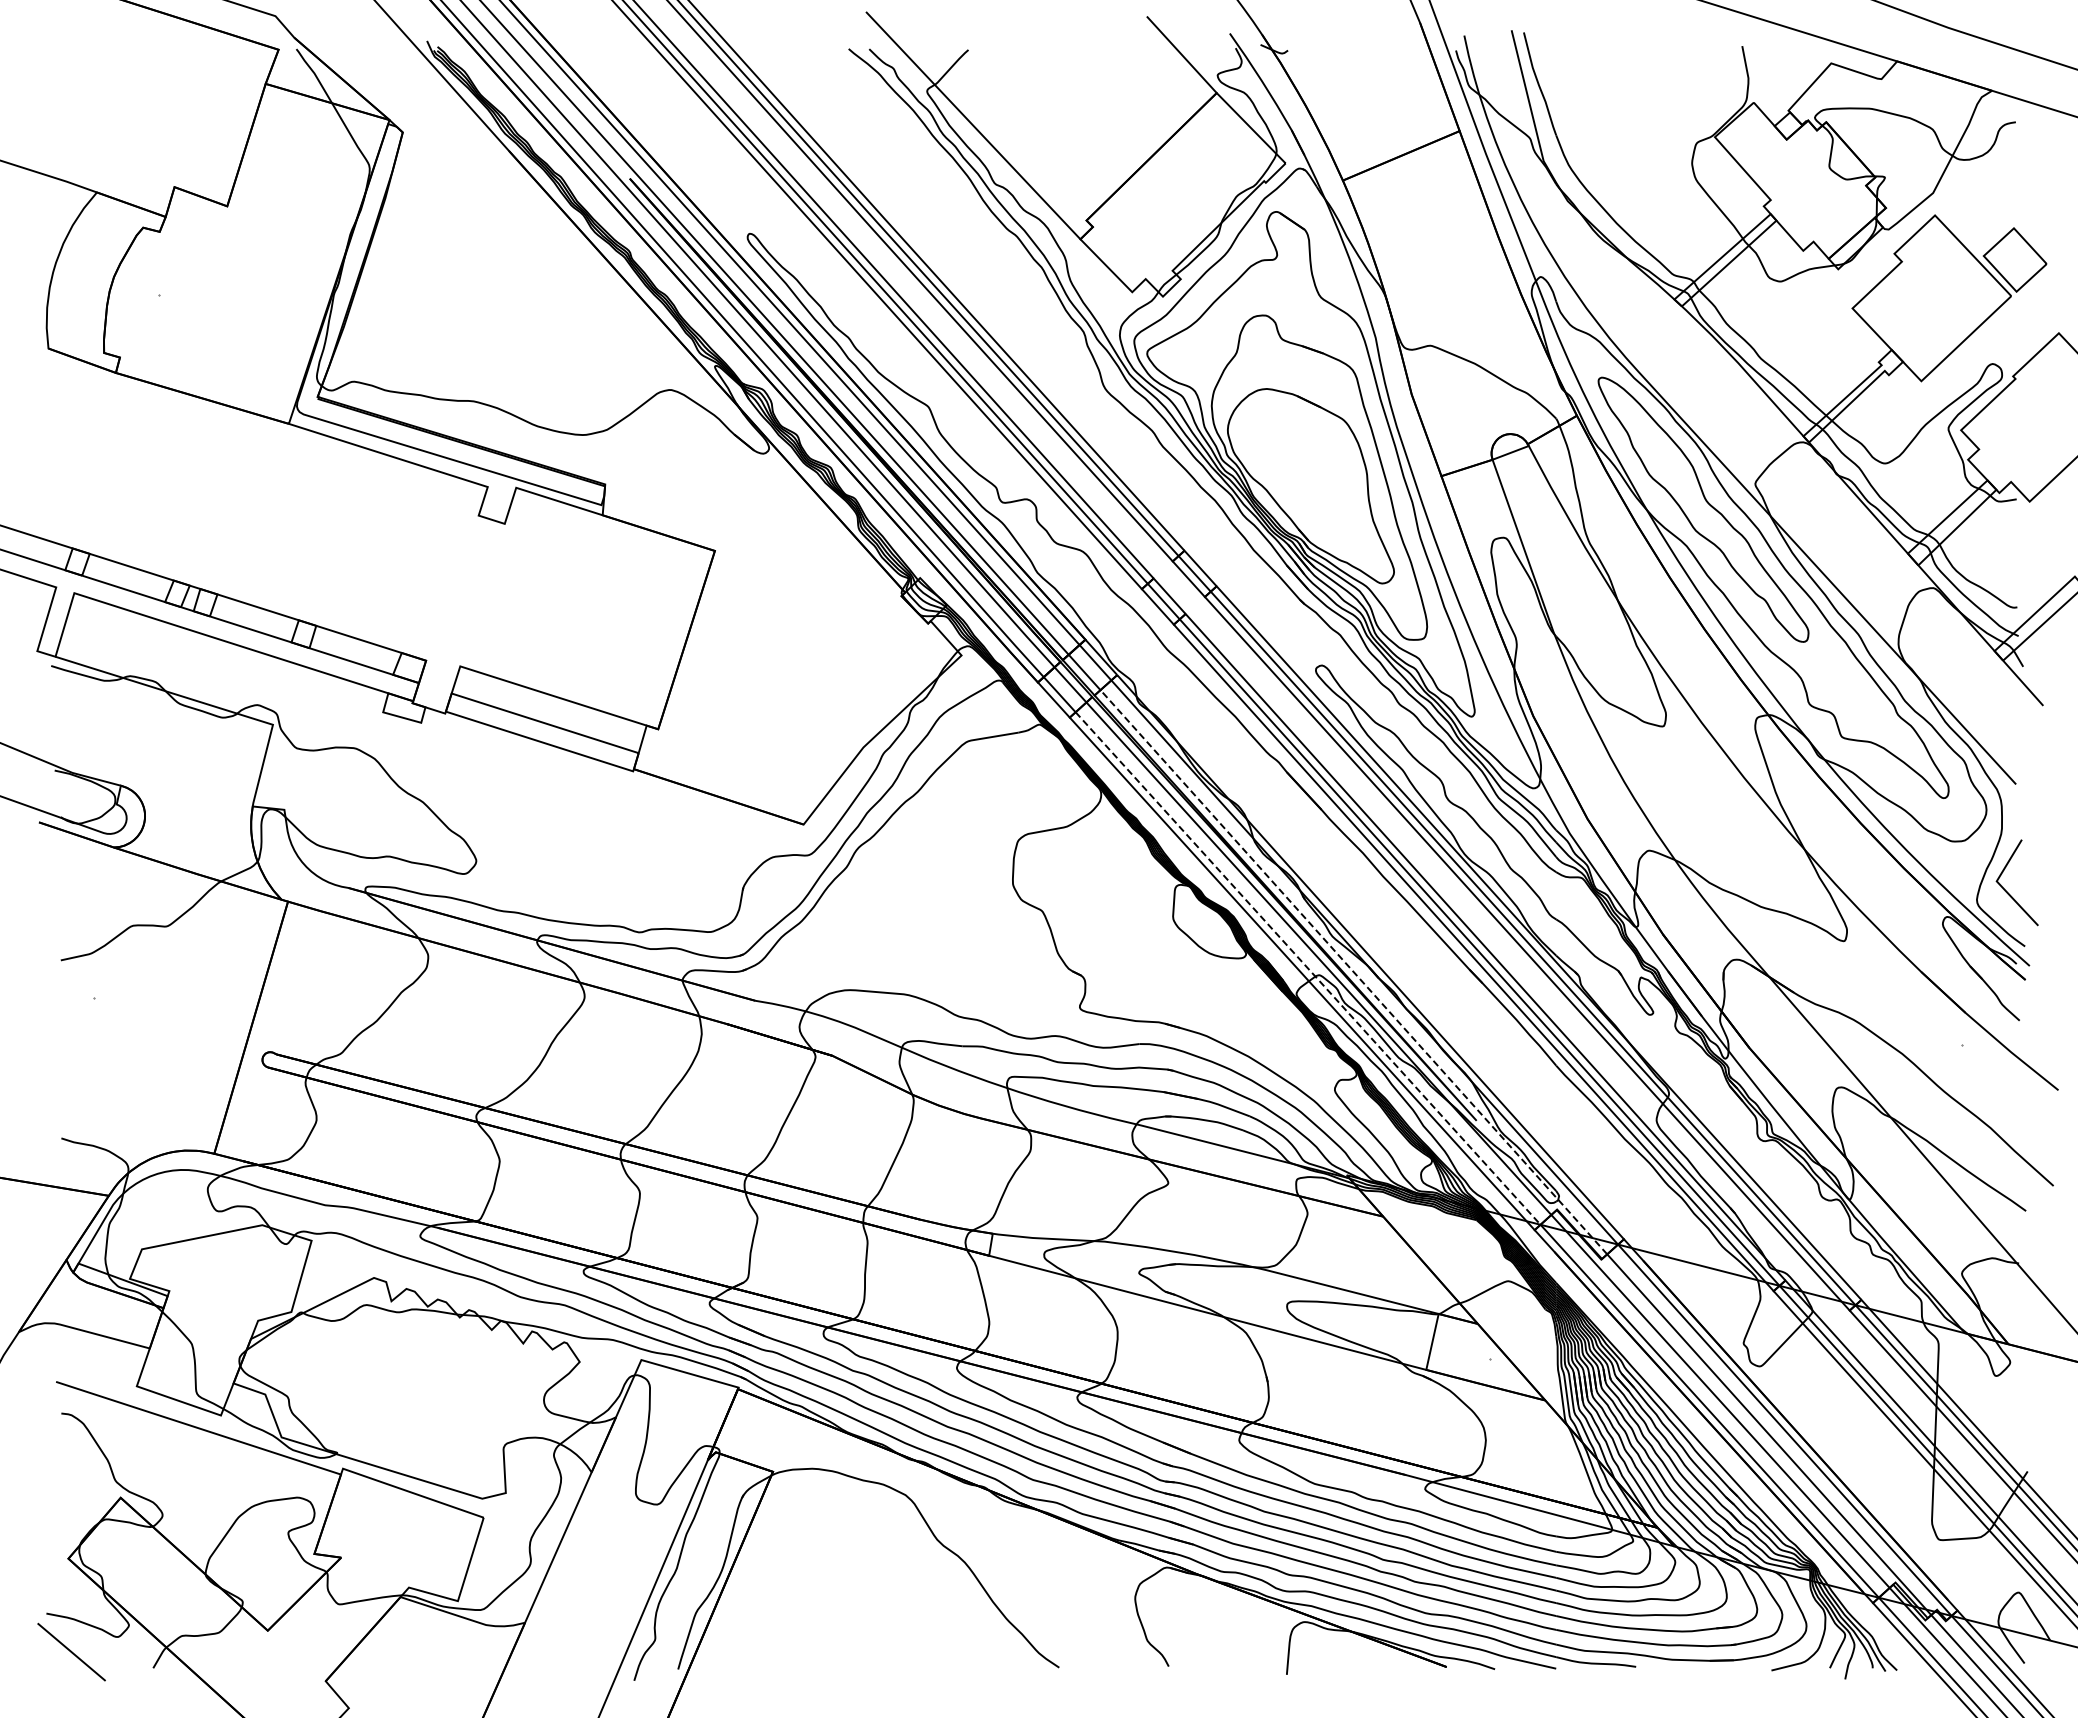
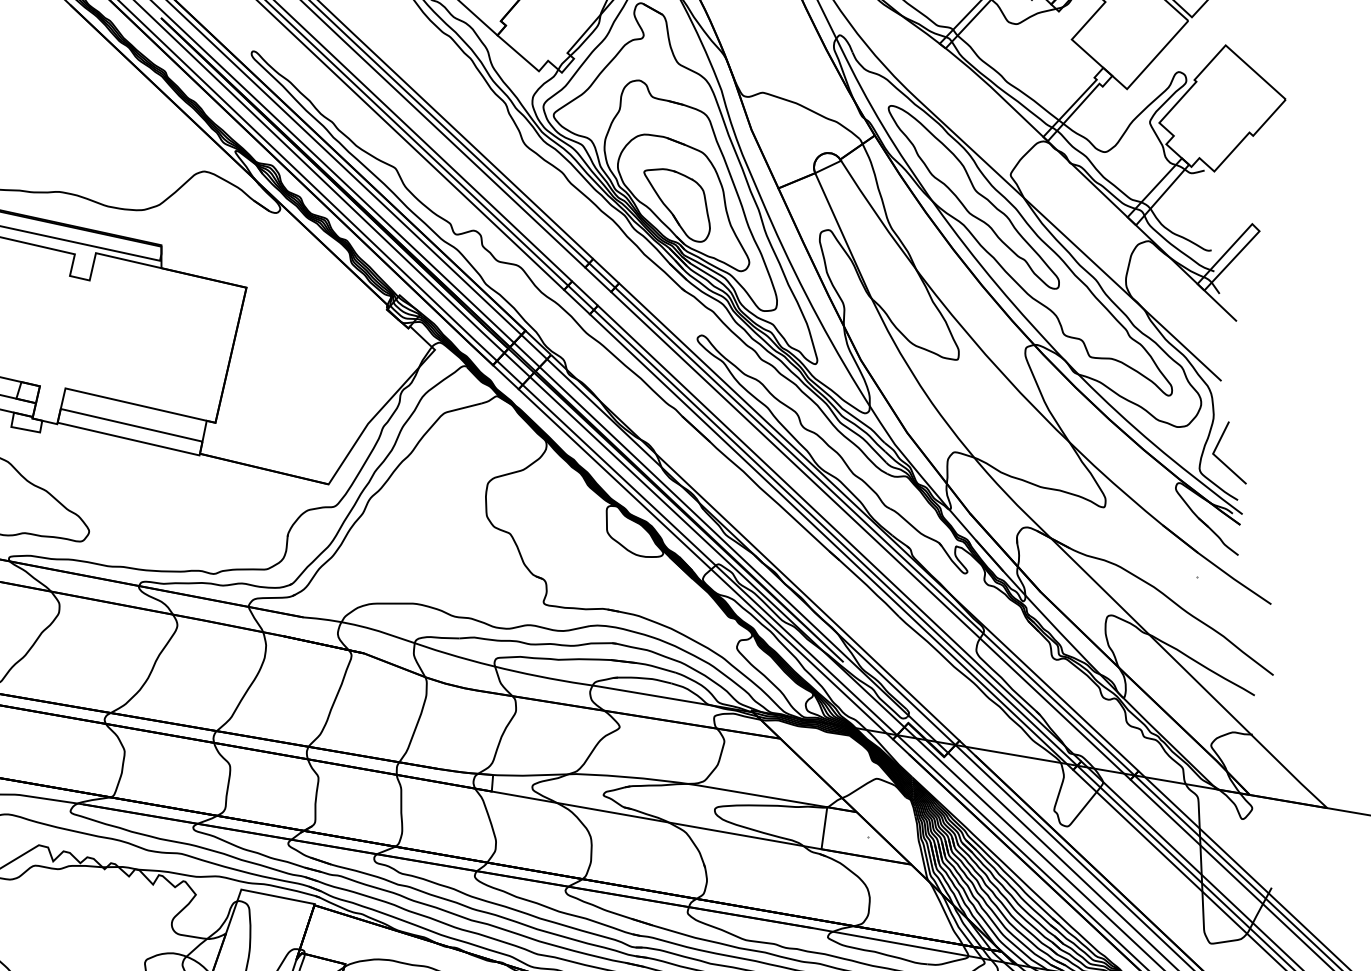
part: (1303, 488) -> (677, 205), added
line: (1308, 968) -> (710, 560), dashed -> solid
line: (1353, 971) -> (743, 559), dashed -> solid

